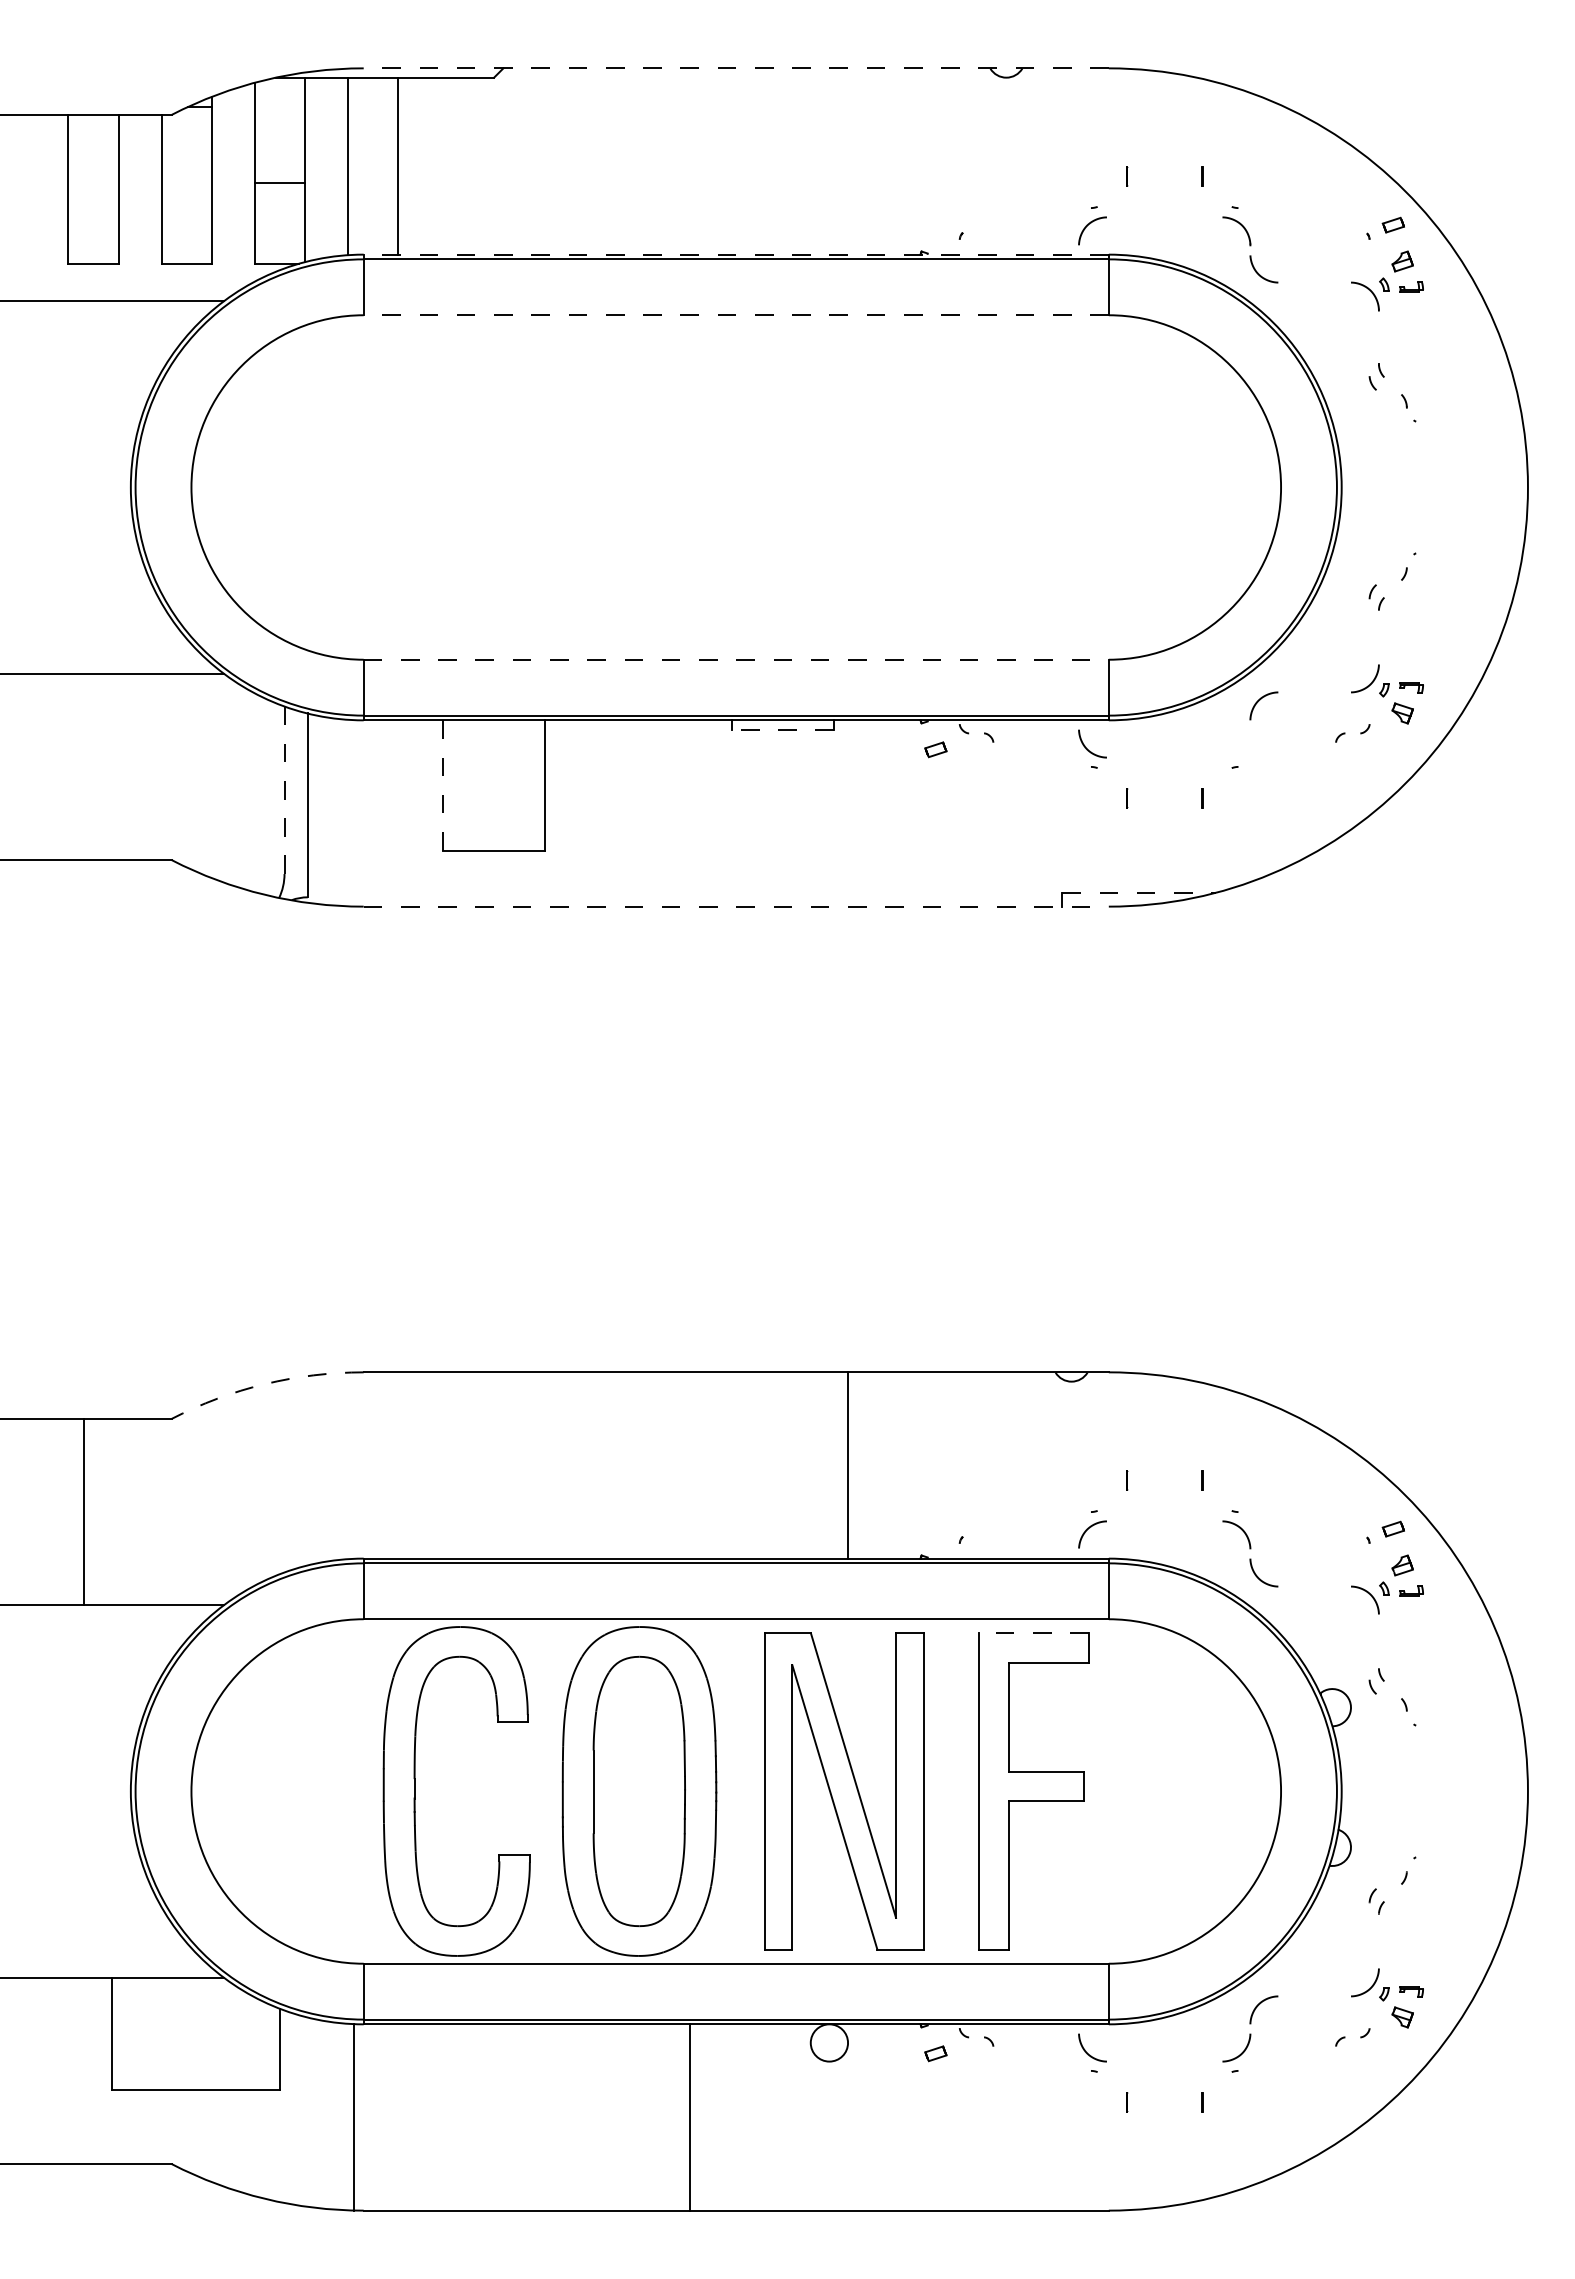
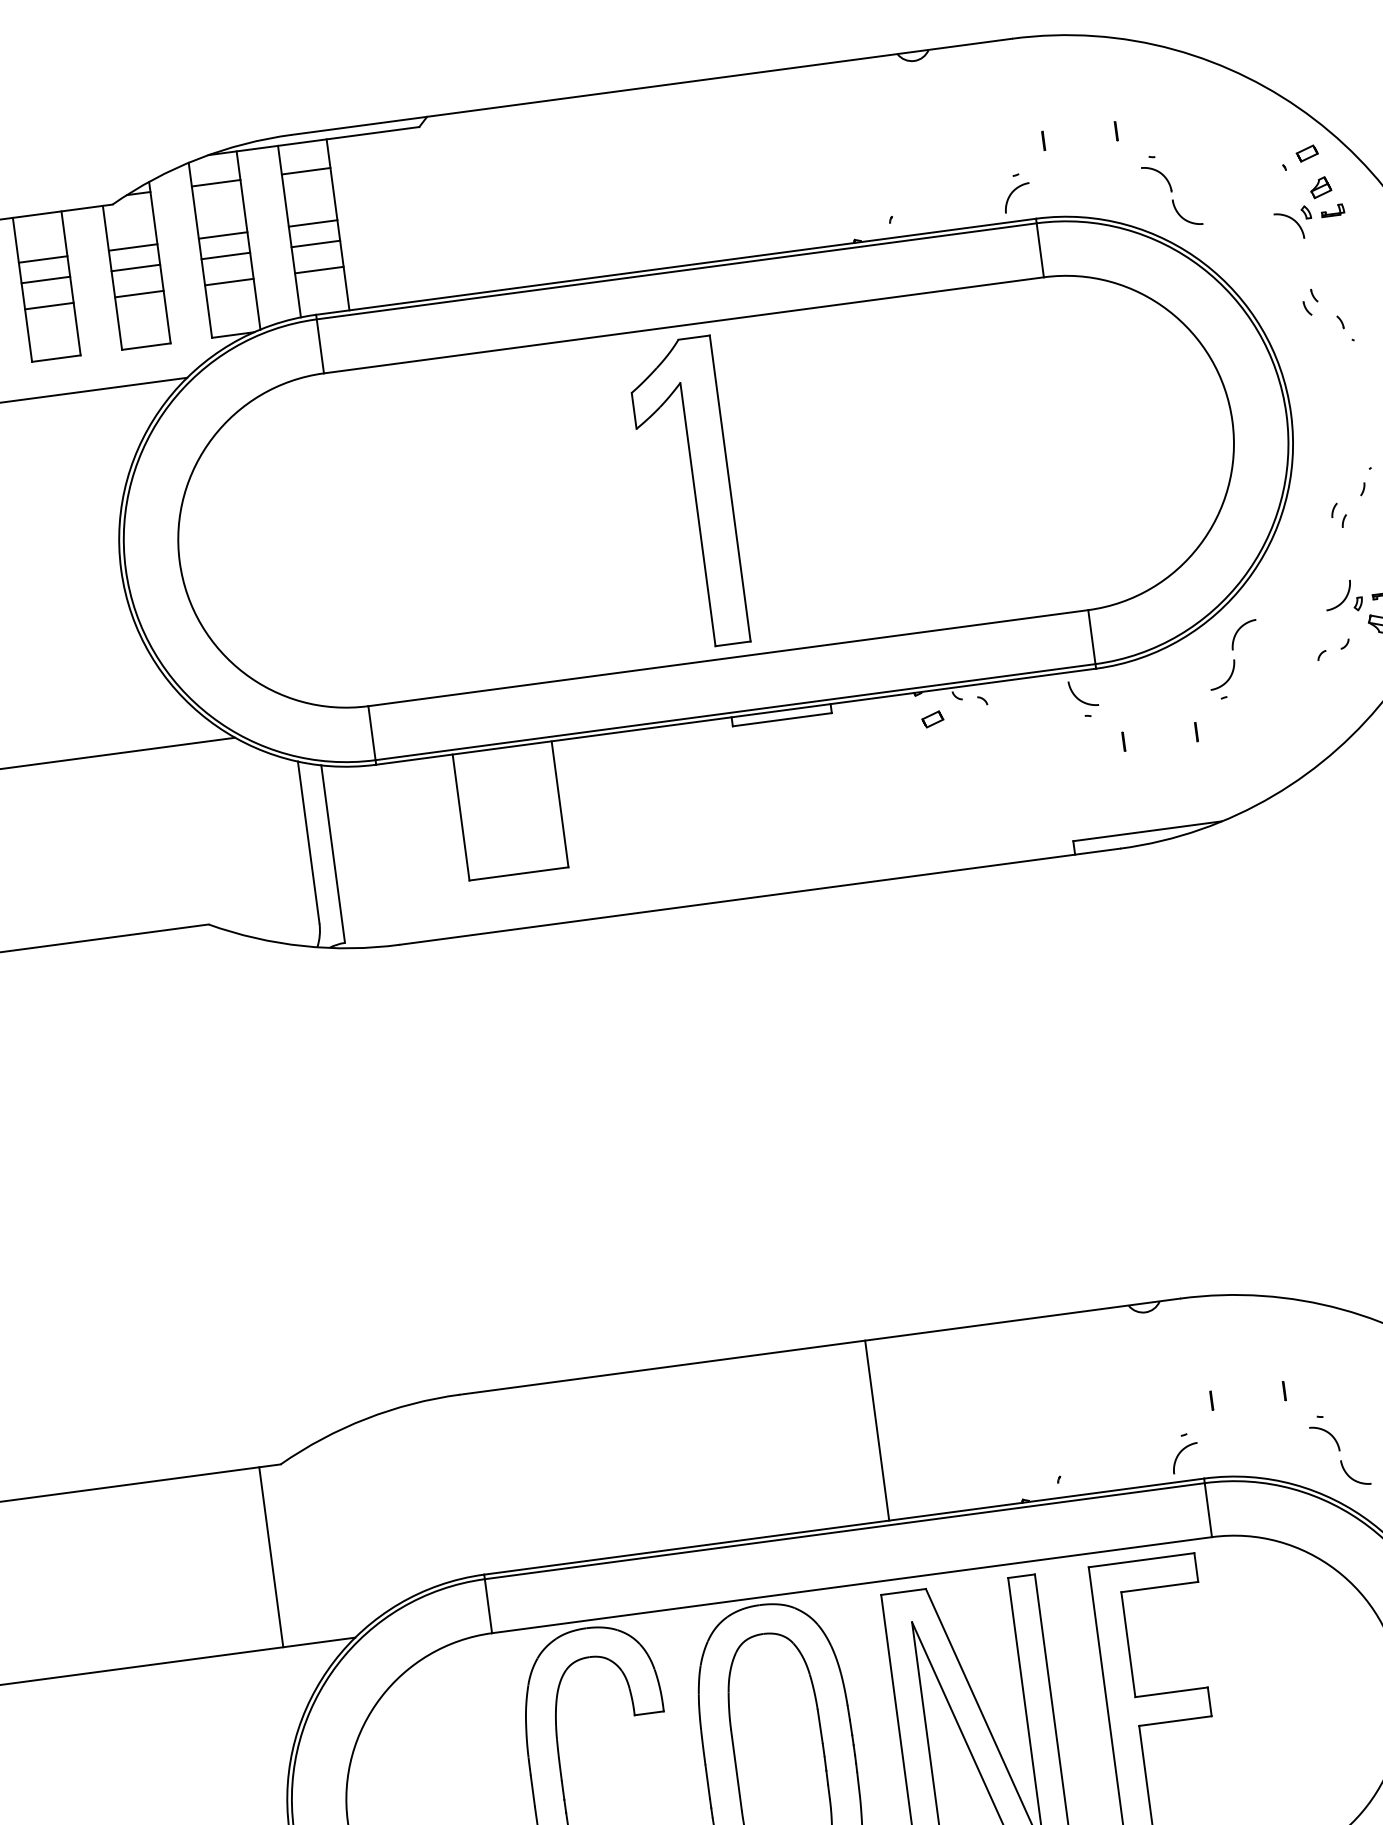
line: (736, 68) -> (652, 86), dashed -> solid
line: (279, 107) -> (215, 183), added
line: (372, 107) -> (305, 171), added
line: (93, 161) -> (43, 259), added
line: (186, 161) -> (132, 247), added
line: (279, 161) -> (222, 235), added
line: (372, 161) -> (312, 223), added
line: (93, 182) -> (45, 279), added
line: (186, 182) -> (135, 267), added
line: (372, 182) -> (315, 243), added
line: (93, 209) -> (49, 306), added
line: (186, 209) -> (139, 294), added
line: (279, 209) -> (228, 282), added
line: (372, 209) -> (318, 270), added
line: (736, 254) -> (676, 266), dashed -> solid
line: (736, 315) -> (684, 325), dashed -> solid
part: (724, 487) -> (694, 493), added
line: (736, 659) -> (728, 657), dashed -> solid
line: (782, 729) -> (781, 719), dashed -> solid
curve: (1241, 748) -> (1227, 678), added
line: (442, 785) -> (460, 817), dashed -> solid
line: (284, 790) -> (308, 842), dashed -> solid
line: (1138, 892) -> (1146, 831), dashed -> solid
line: (736, 906) -> (760, 896), dashed -> solid
arc: (264, 1384) -> (365, 1419), dashed -> solid
line: (847, 1465) -> (876, 1430), moved
line: (84, 1511) -> (271, 1556), moved
line: (1034, 1633) -> (1141, 1560), dashed -> solid

